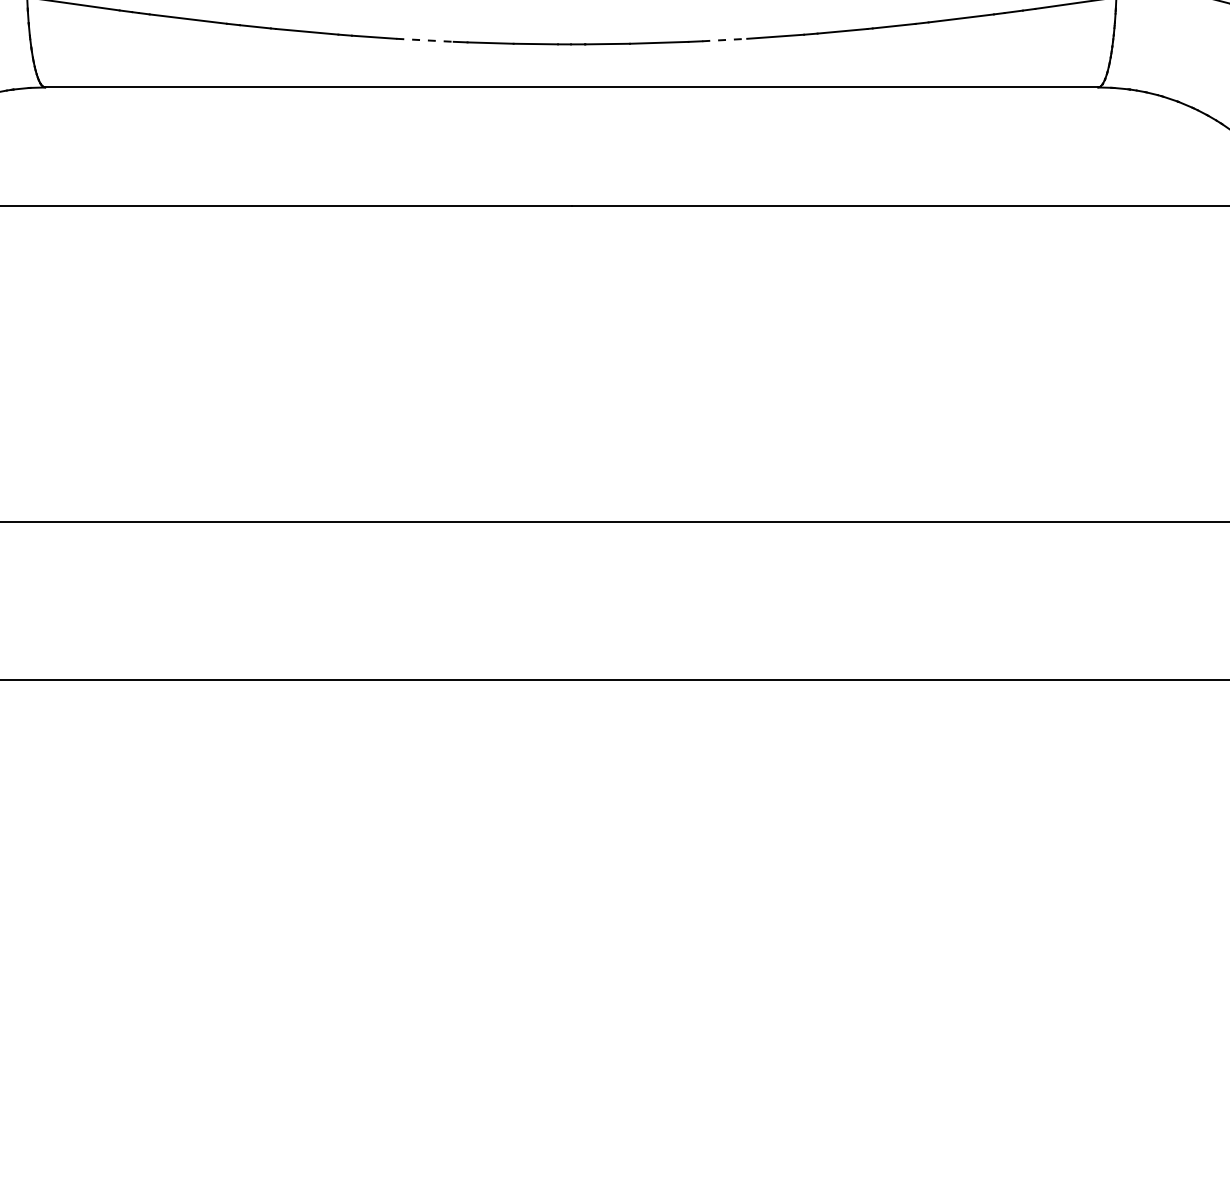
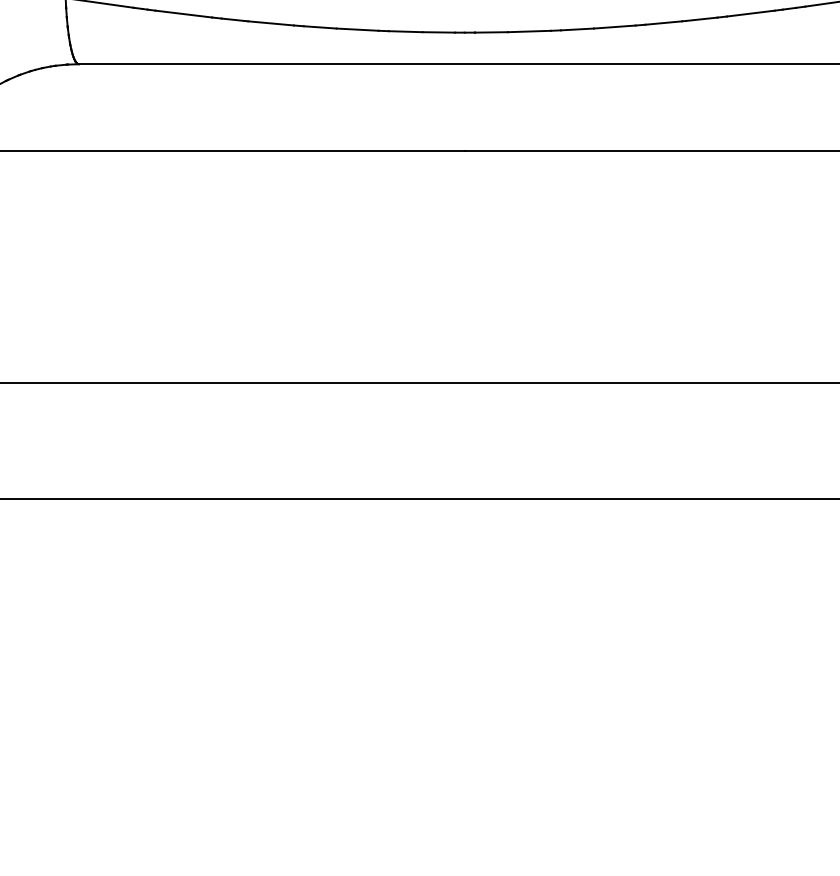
line: (425, 40) -> (357, 29), dashed -> solid
line: (725, 40) -> (577, 29), dashed -> solid

